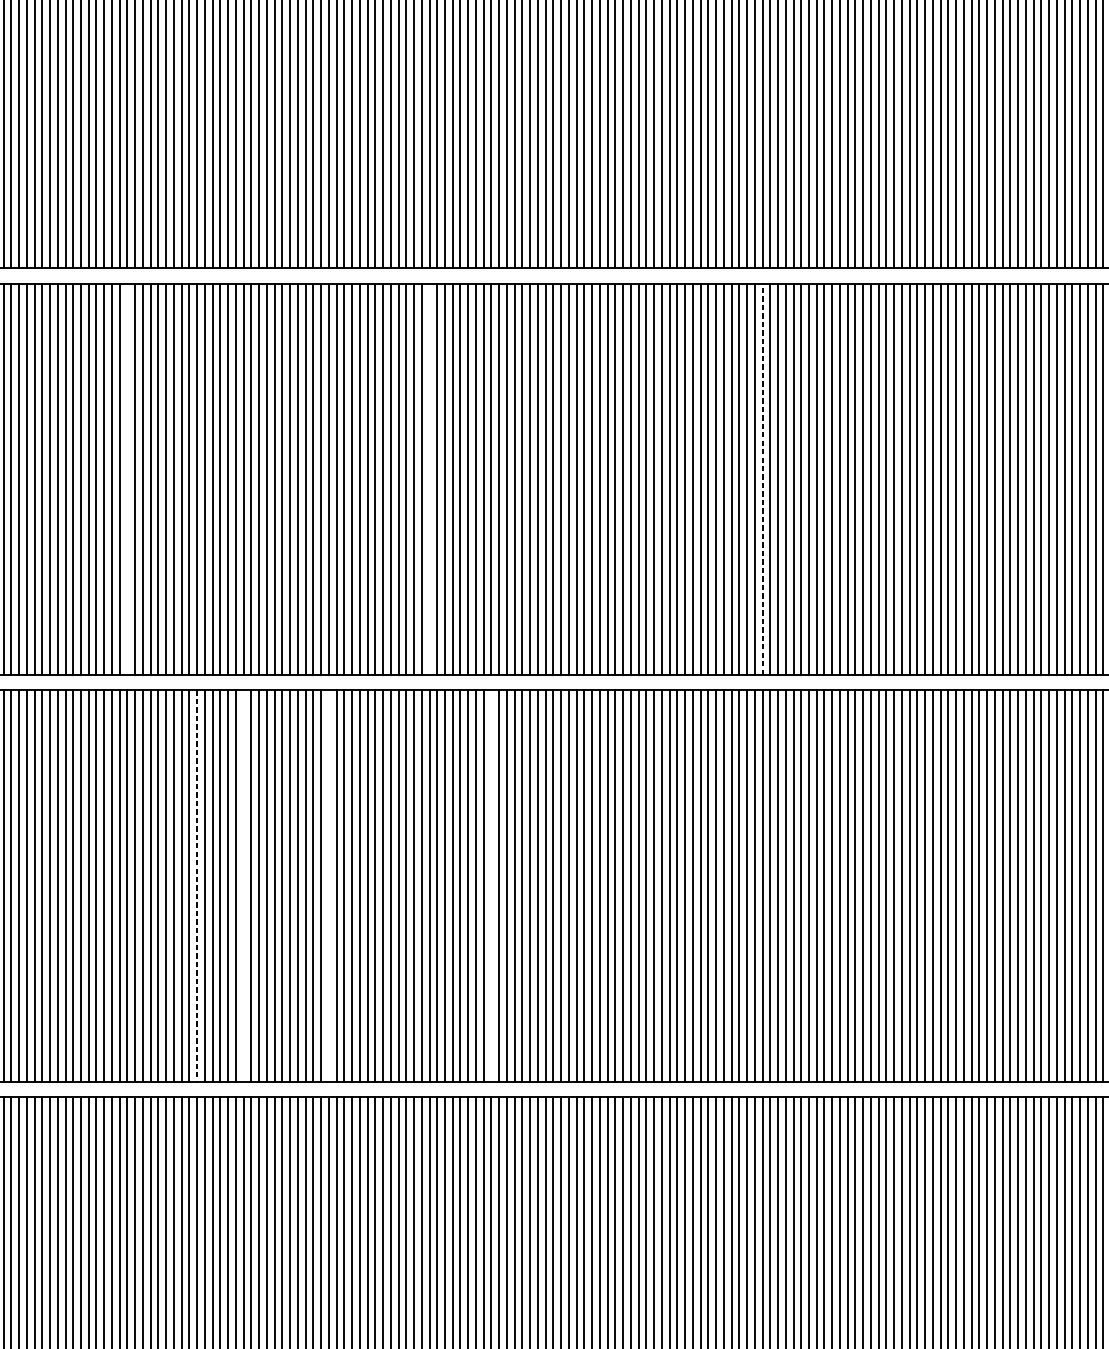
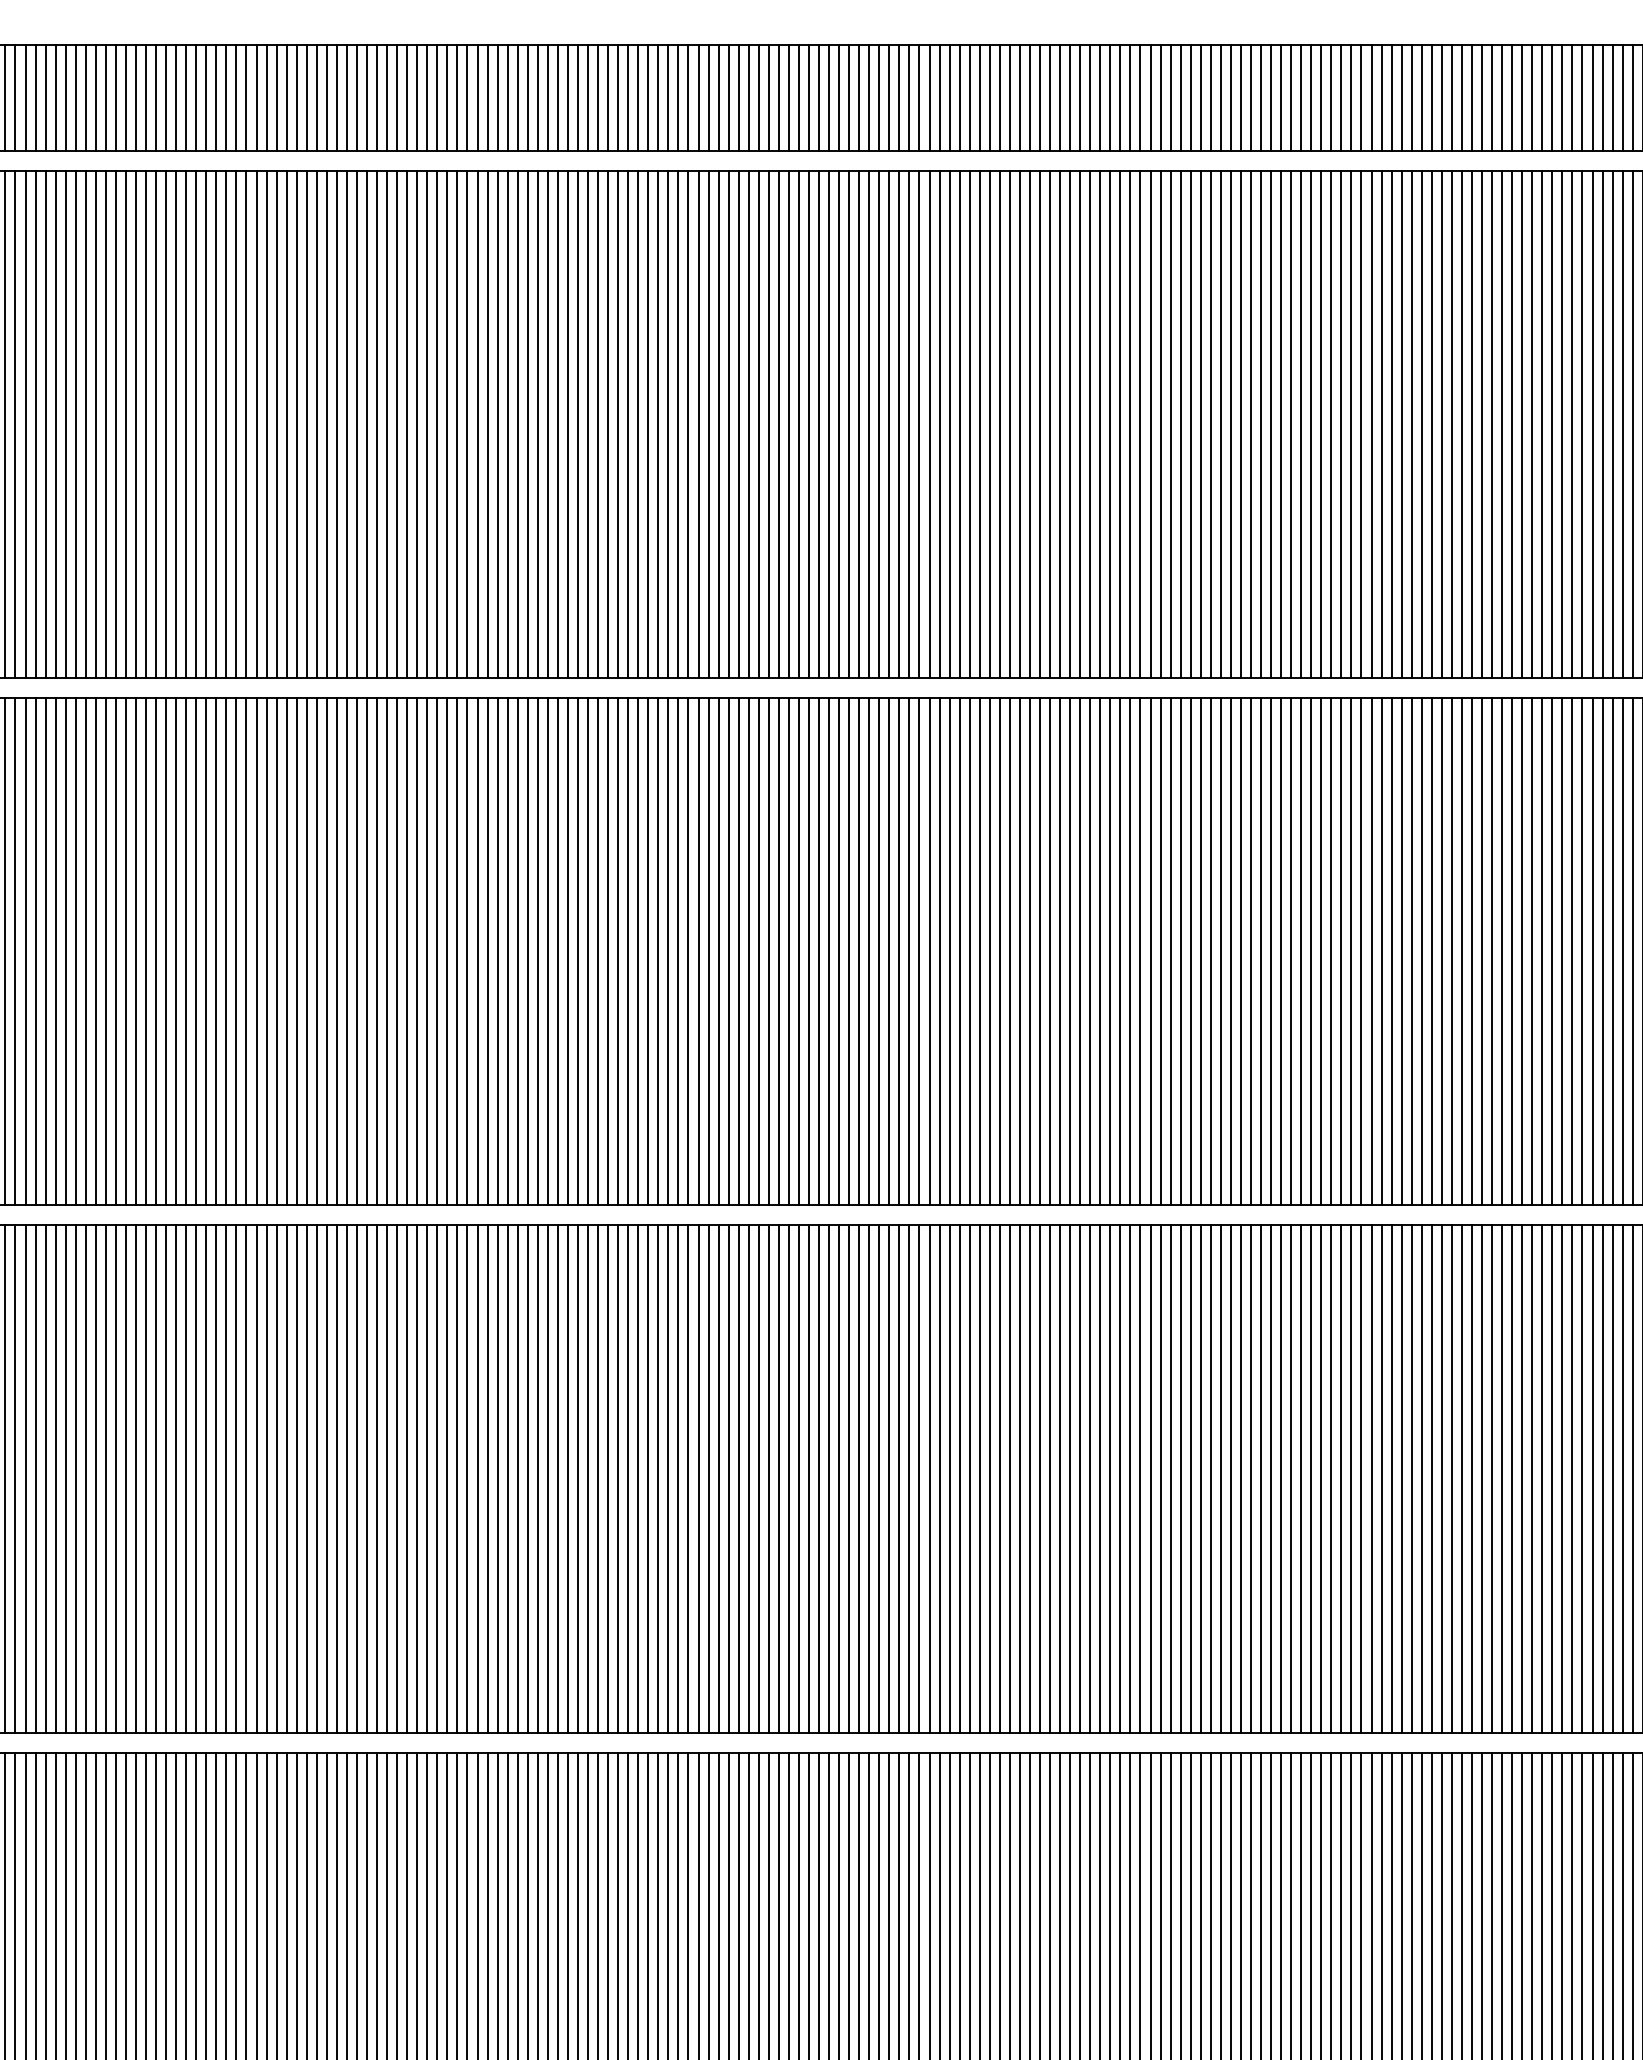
line: (127, 479) -> (156, 951), added
line: (429, 479) -> (547, 951), added
line: (762, 479) -> (979, 951), dashed -> solid
line: (243, 885) -> (306, 1478), added
line: (329, 885) -> (417, 1478), added
line: (491, 885) -> (628, 1478), added
line: (197, 886) -> (246, 1479), dashed -> solid

